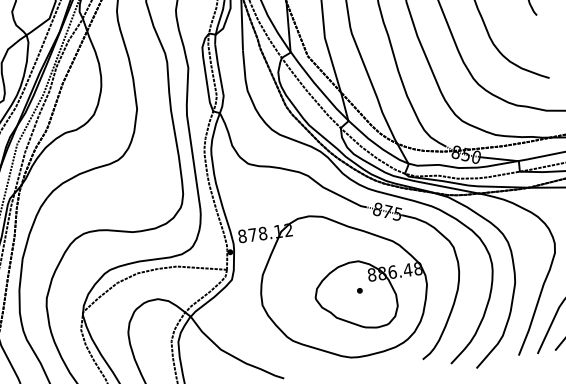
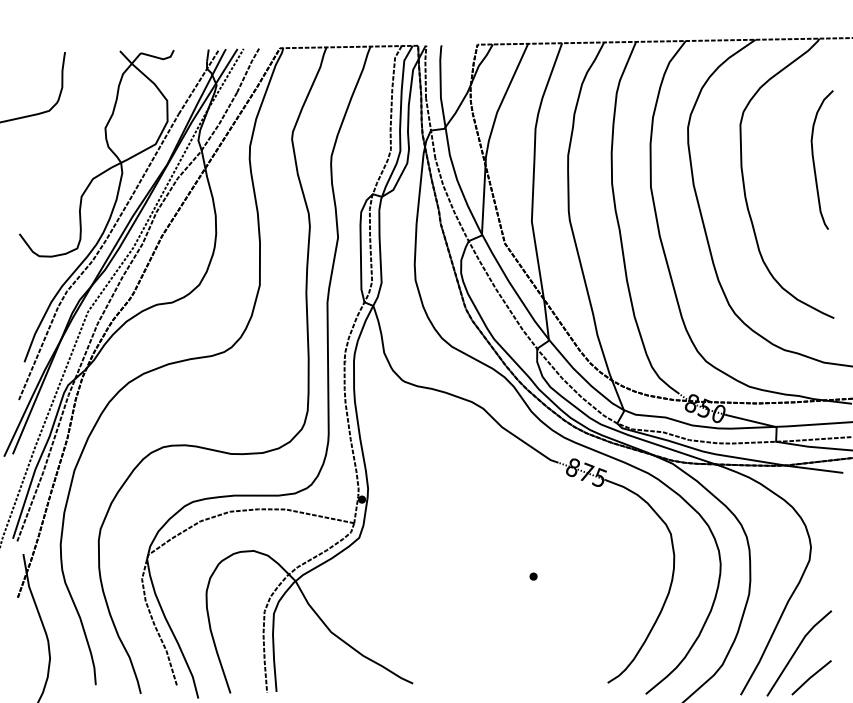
part: (336, 285) -> (502, 565), removed

